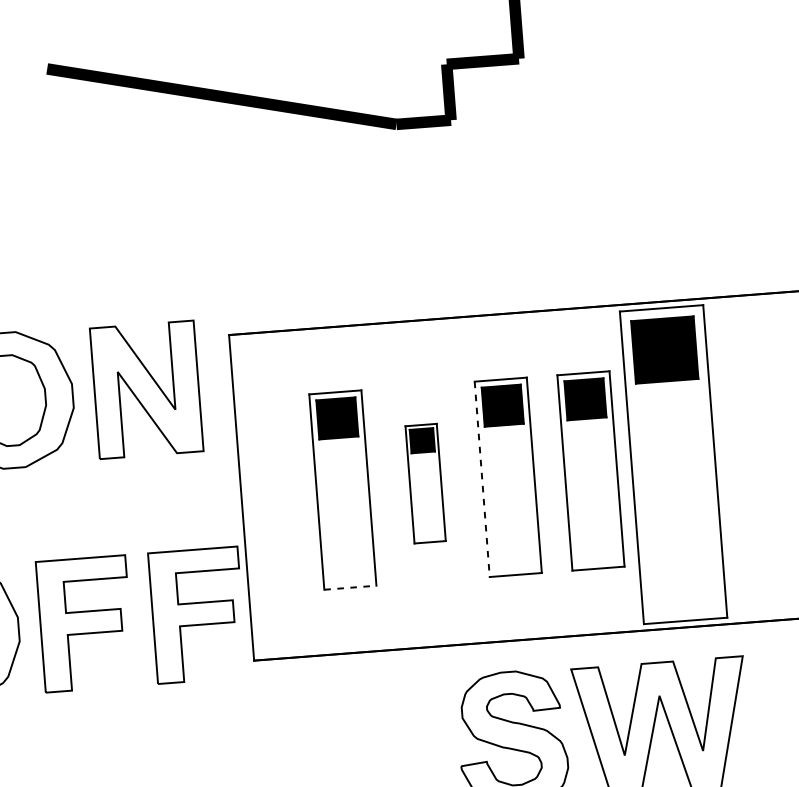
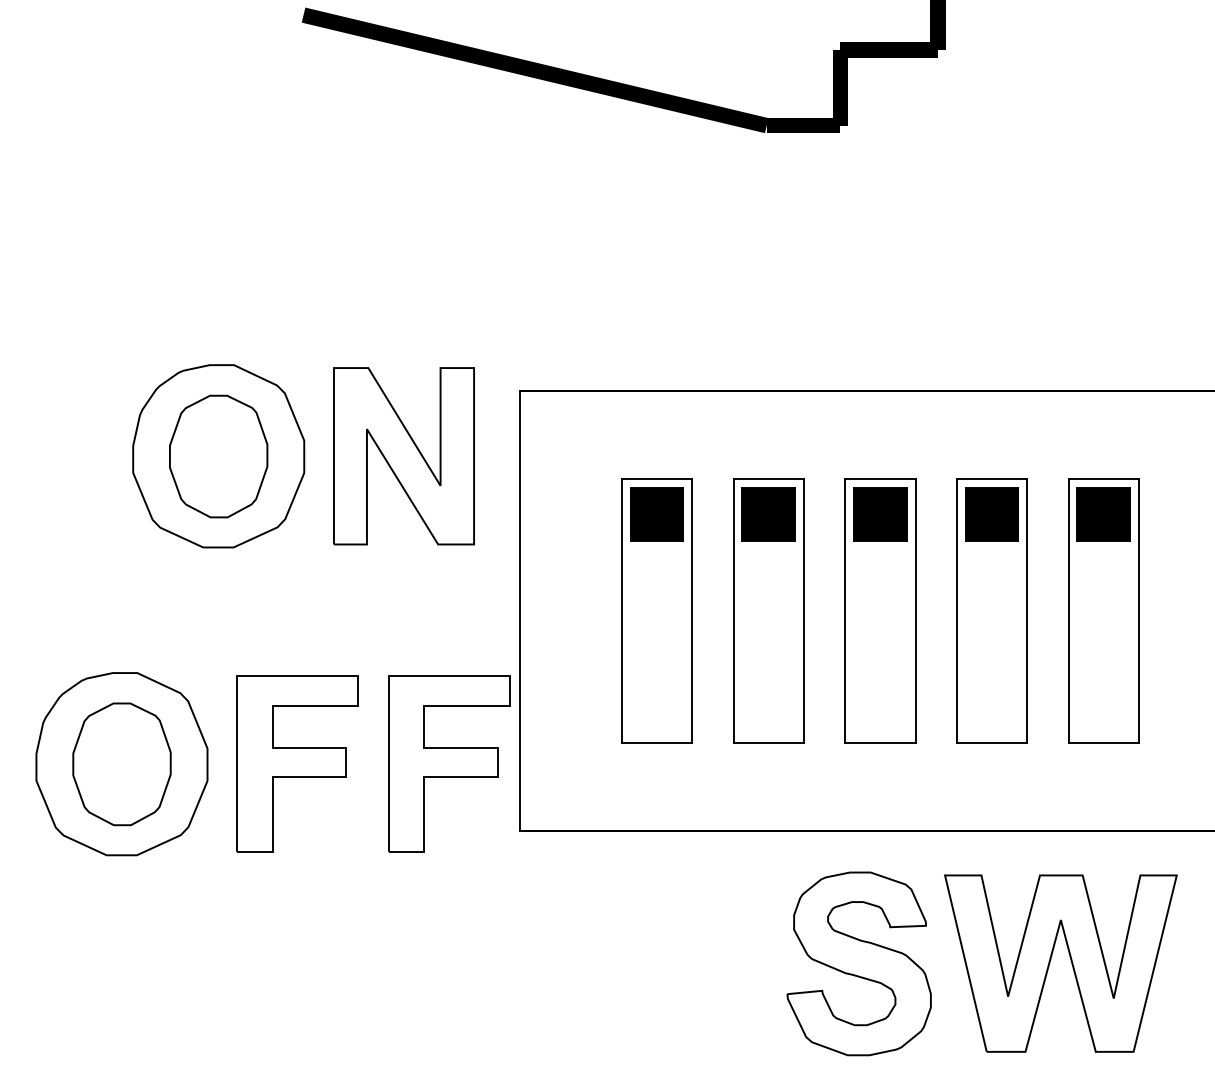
part: (673, 464) -> (1103, 610), size x0.62
line: (482, 479) -> (845, 611), dashed -> solid
part: (425, 483) -> (768, 610), size x1.67
line: (350, 587) -> (657, 742), dashed -> solid

